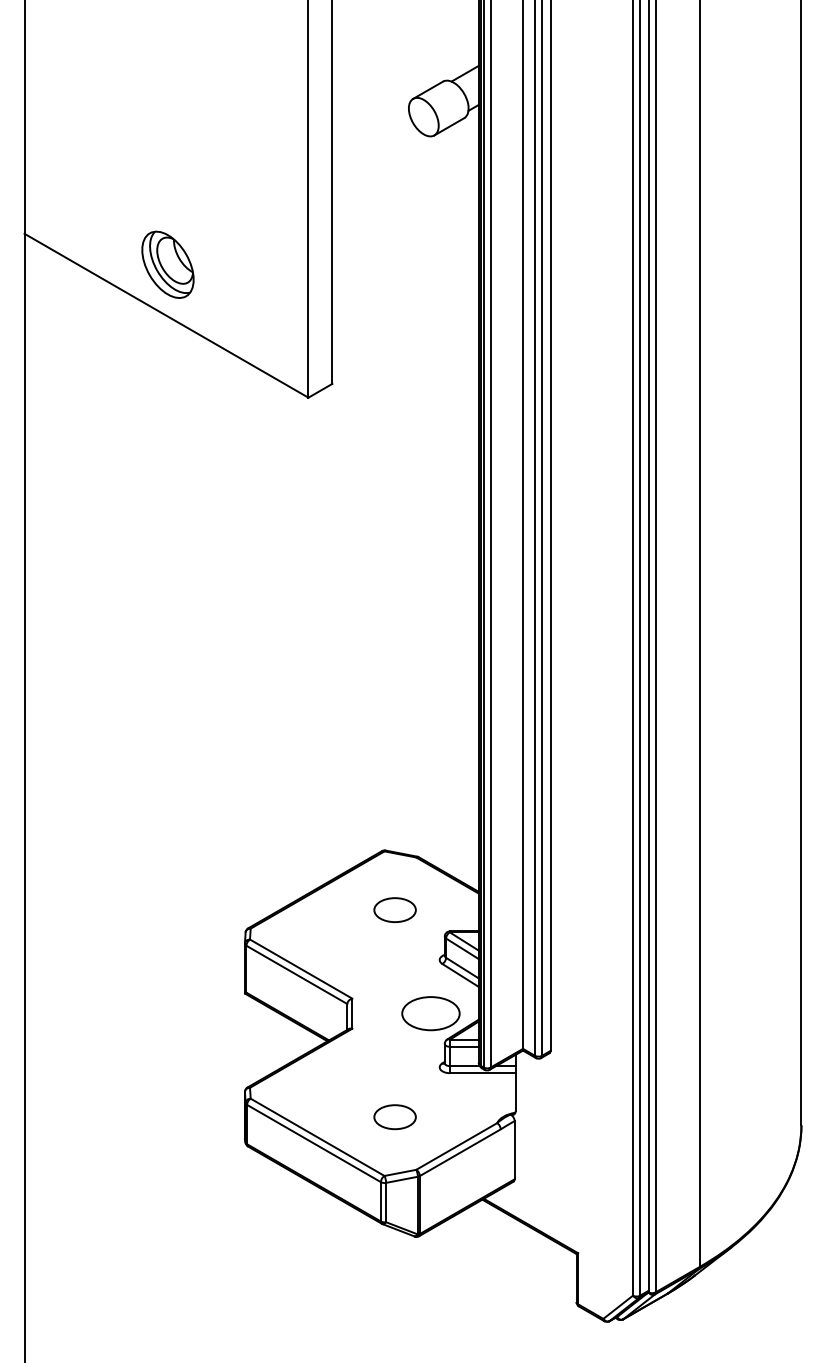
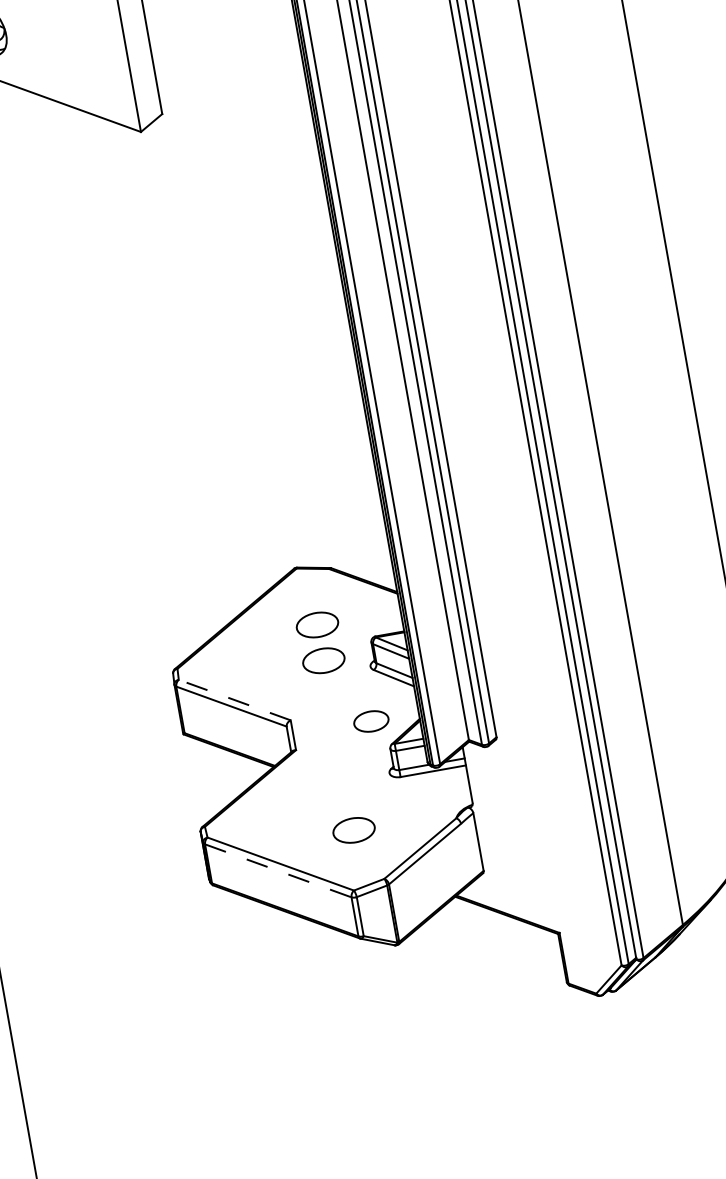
part: (394, 946) -> (323, 661), added
line: (300, 968) -> (233, 699), solid -> dashed
part: (430, 1013) -> (370, 721), size x0.6
line: (314, 1143) -> (278, 870), solid -> dashed

